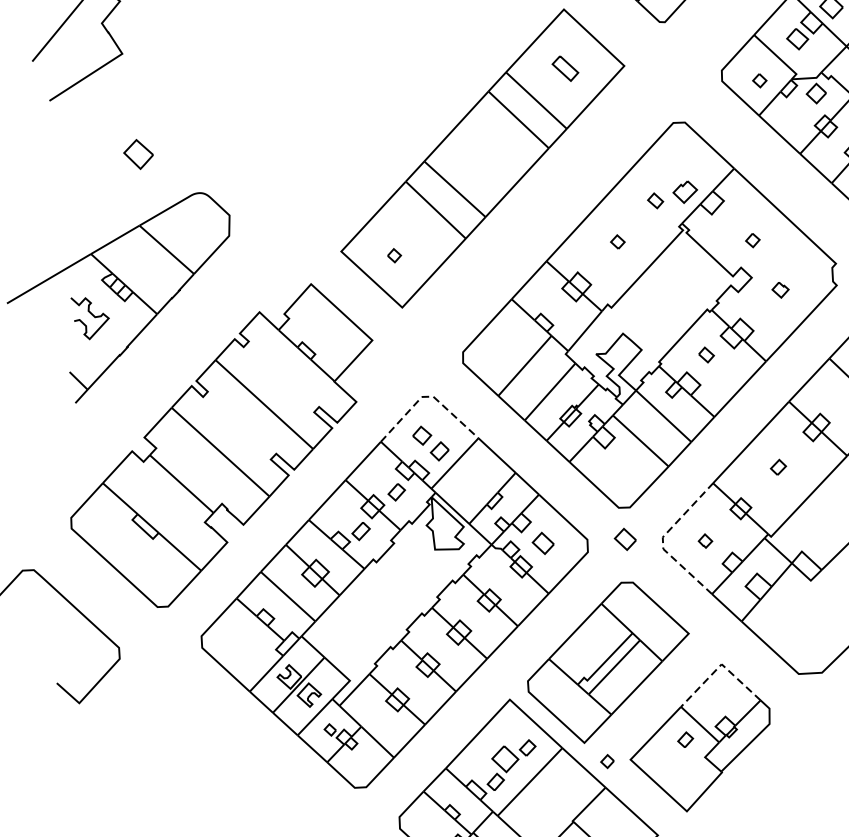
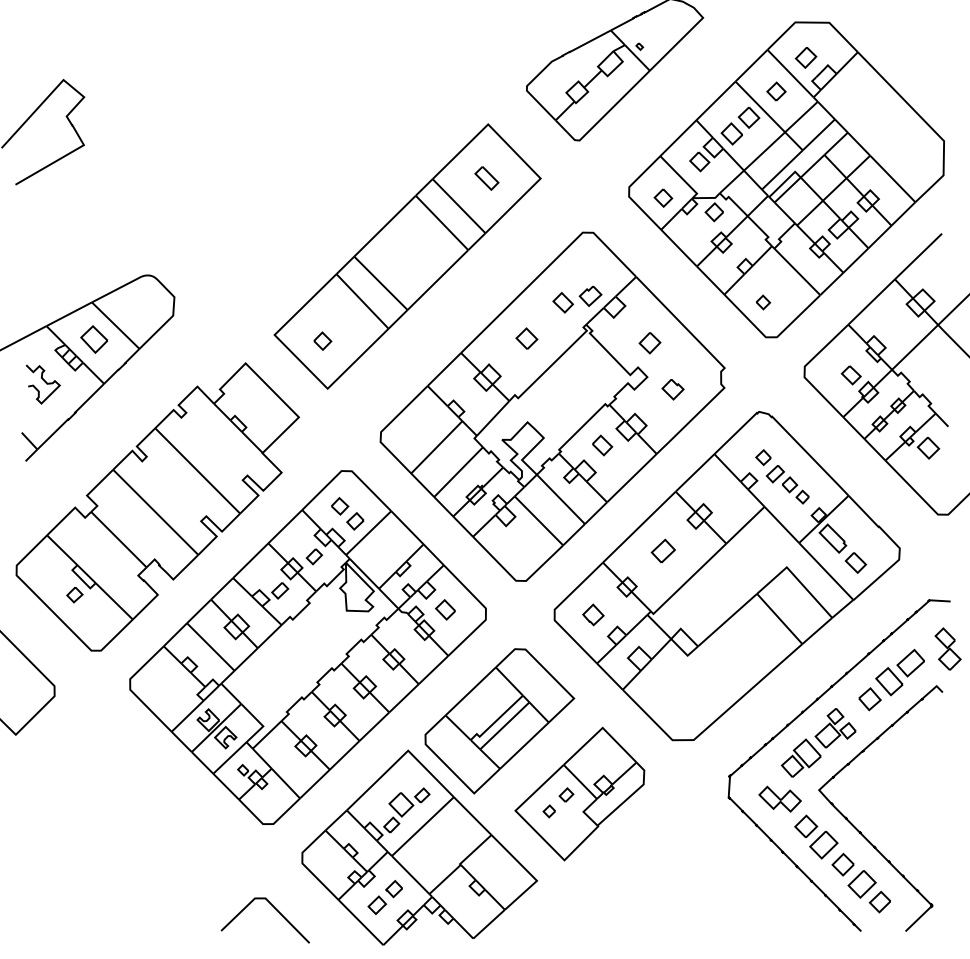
part: (759, 80) -> (663, 197), size x1.43
part: (137, 154) -> (93, 339), moved
part: (654, 200) -> (562, 302), size x1.43
part: (752, 240) -> (649, 343), size x1.67
part: (617, 241) -> (526, 338), size x1.67
part: (394, 255) -> (322, 340), size x1.43
part: (779, 289) -> (672, 389), size x1.43
part: (706, 355) -> (602, 445), size x1.43
line: (428, 397) -> (347, 471), dashed -> solid
part: (777, 466) -> (662, 550), size x1.67
part: (625, 539) -> (520, 609), removed
line: (662, 539) -> (554, 611), dashed -> solid
part: (705, 540) -> (593, 614), size x1.67
part: (136, 547) -> (74, 595), added
line: (719, 666) -> (600, 729), dashed -> solid
part: (606, 761) -> (548, 811), moved

